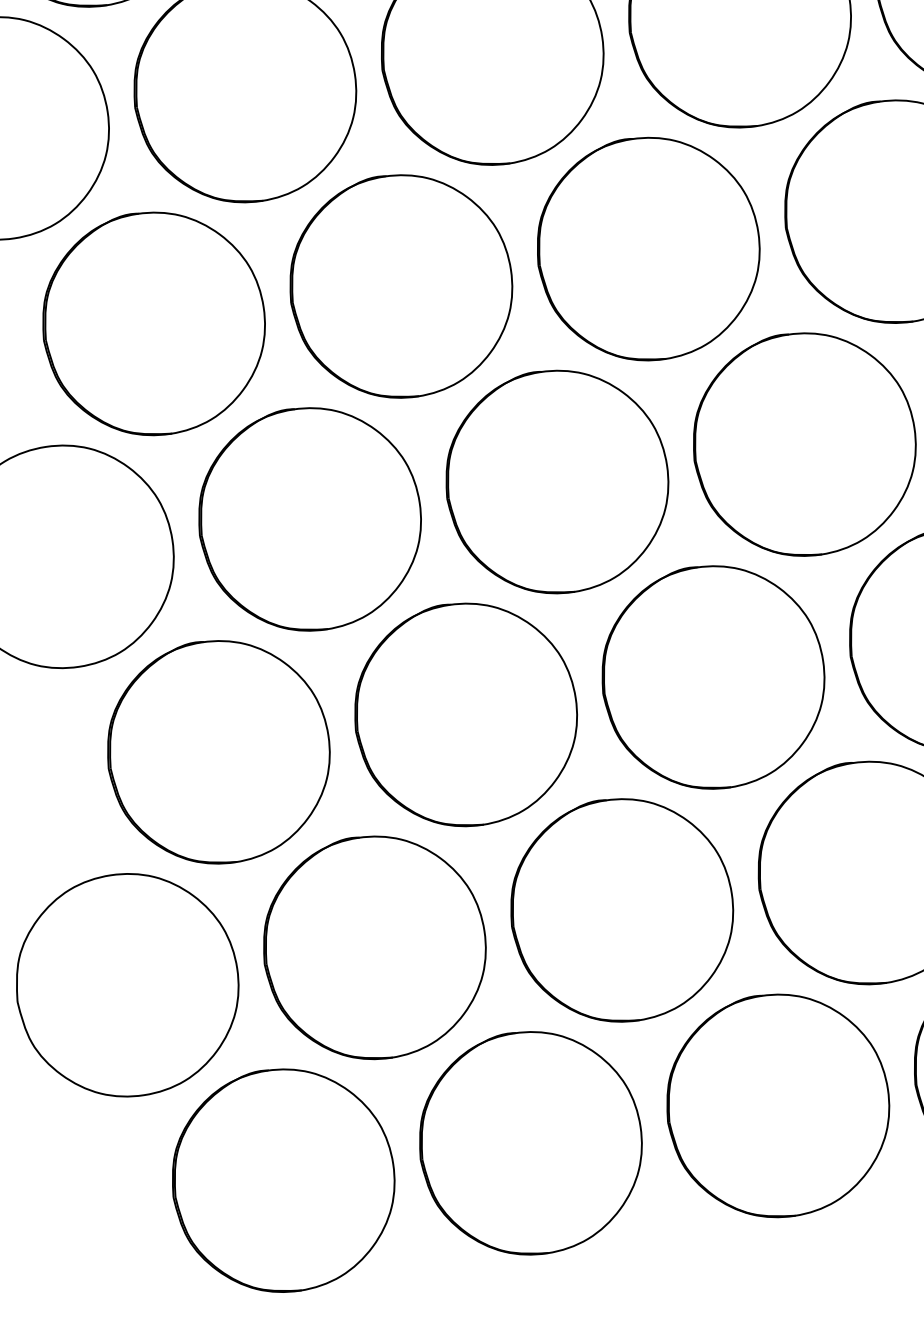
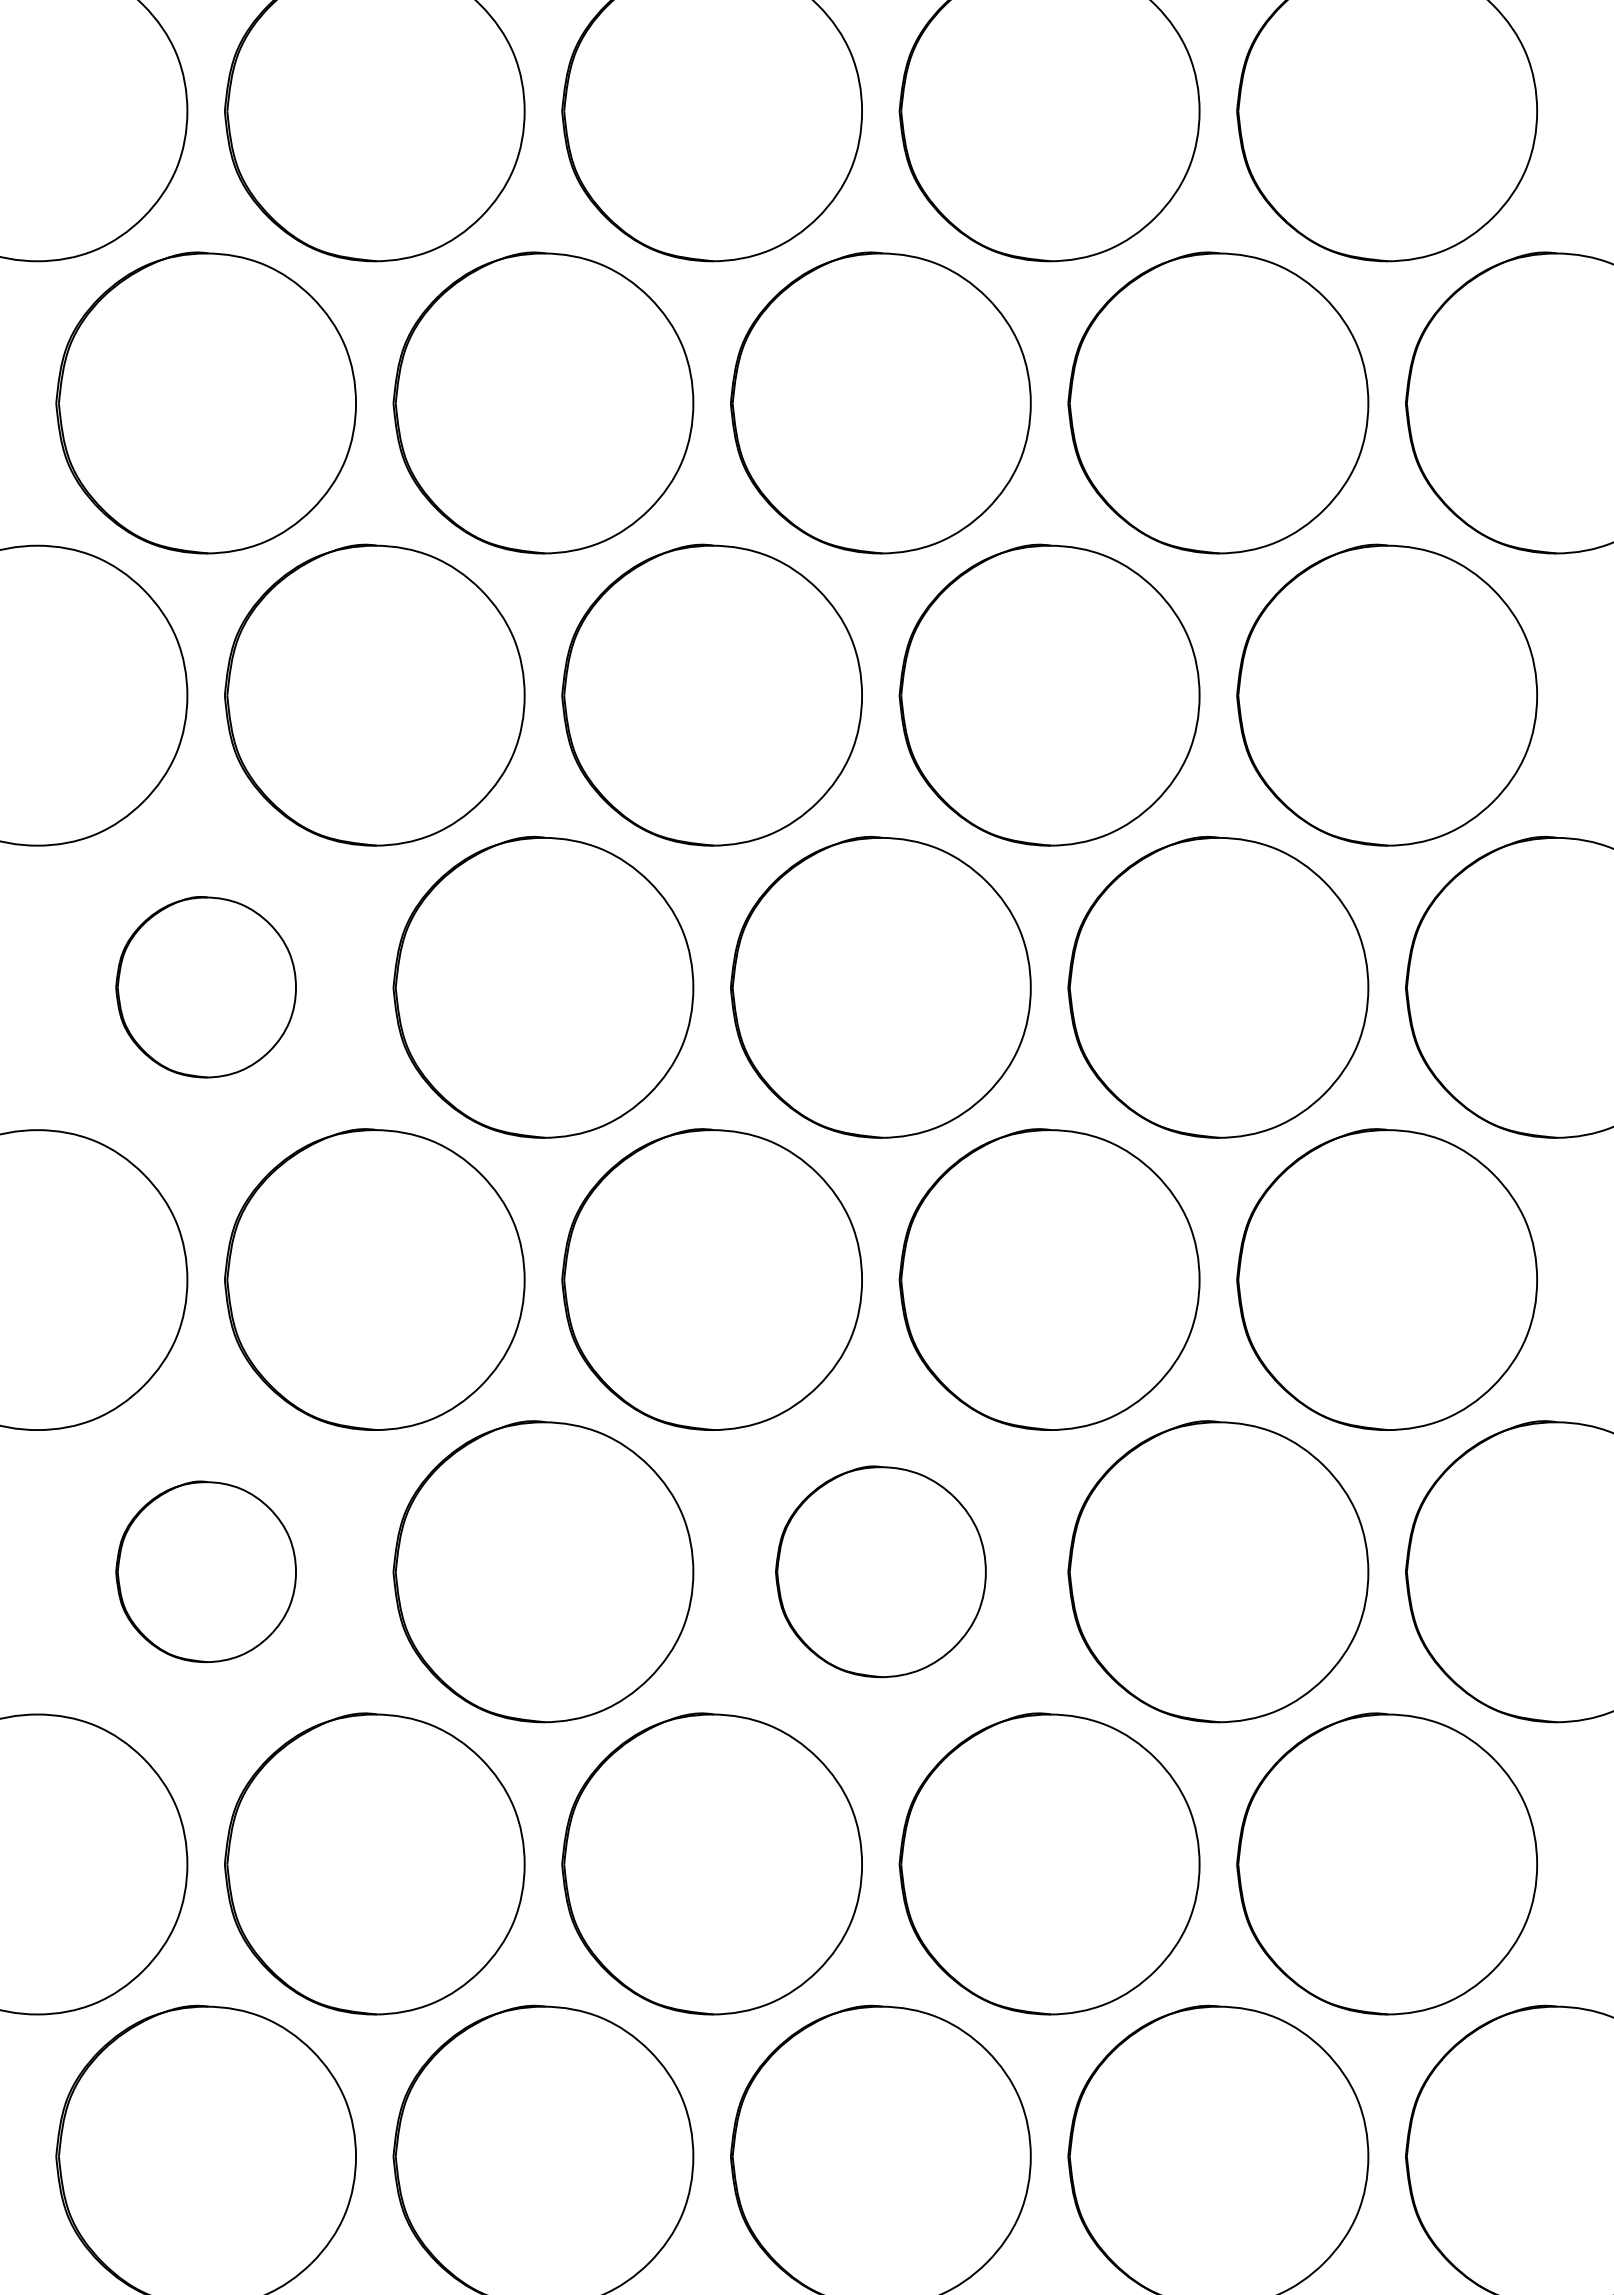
part: (153, 323) -> (205, 986), size x0.6
part: (712, 677) -> (880, 1571), size x0.7
part: (218, 751) -> (205, 1571), size x0.6

